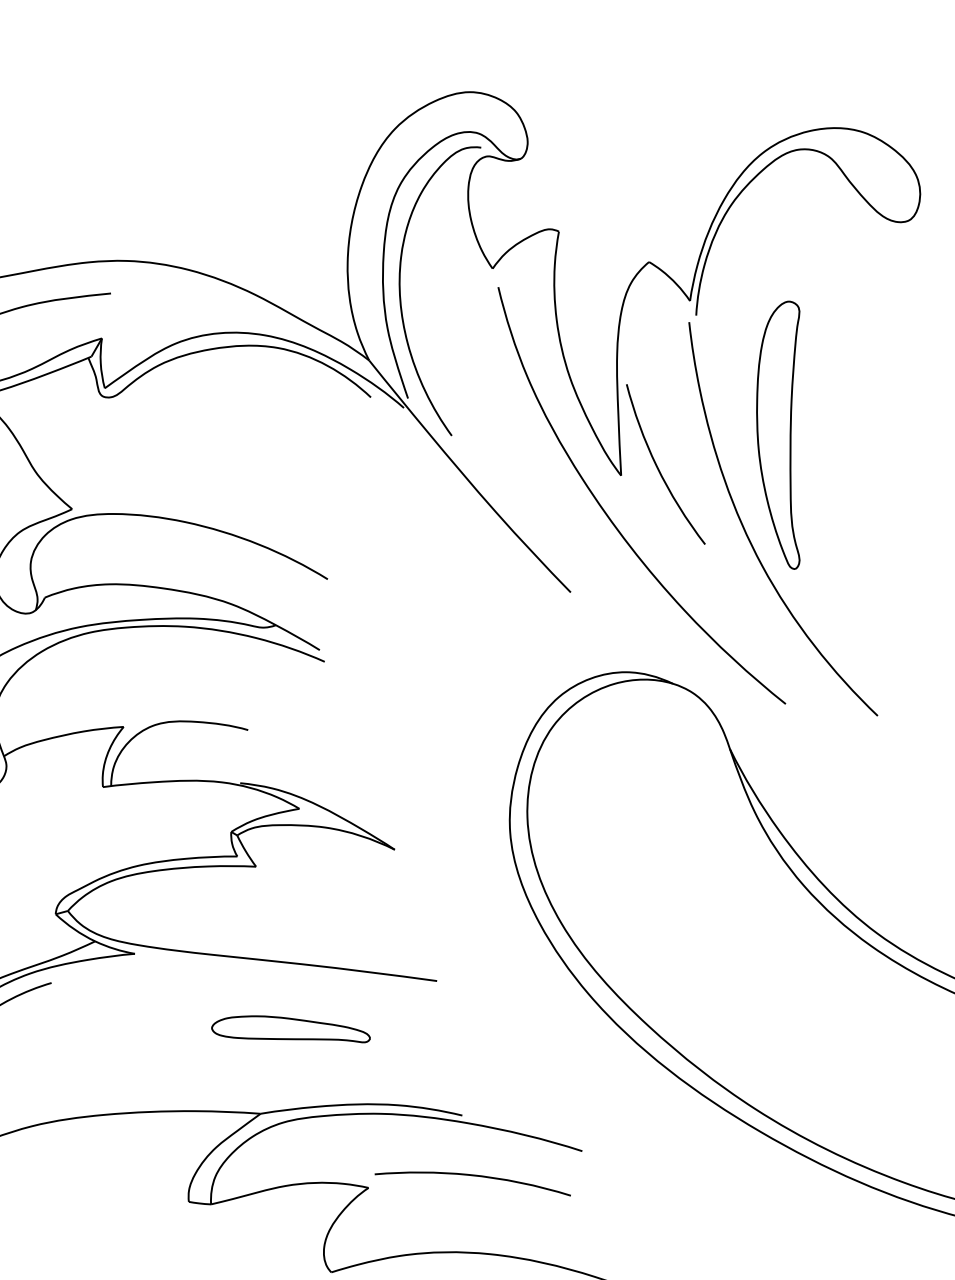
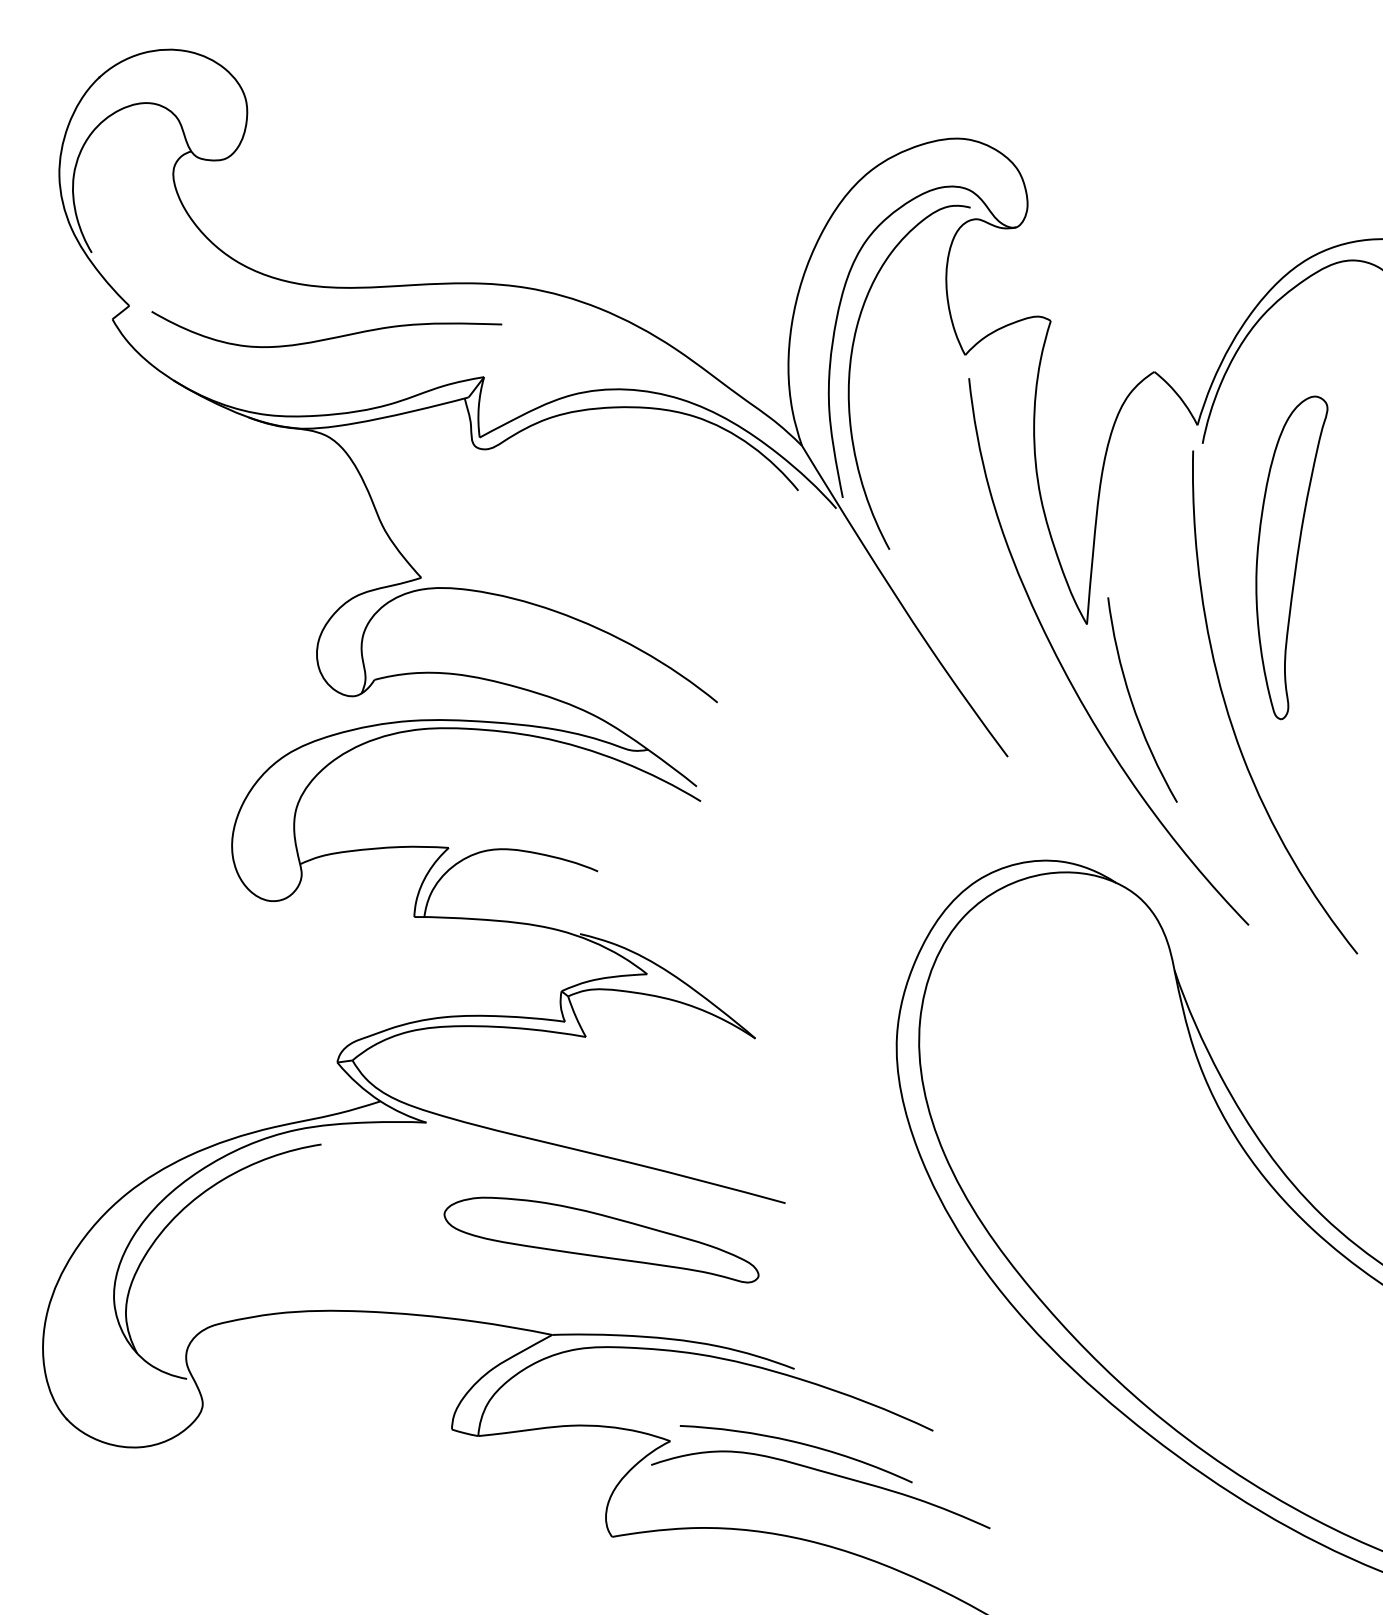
part: (785, 435) -> (1291, 557), moved
curve: (658, 468) -> (1133, 703), moved
part: (290, 1030) -> (601, 1239), size x1.67
curve: (498, 1197) -> (825, 1473), added

